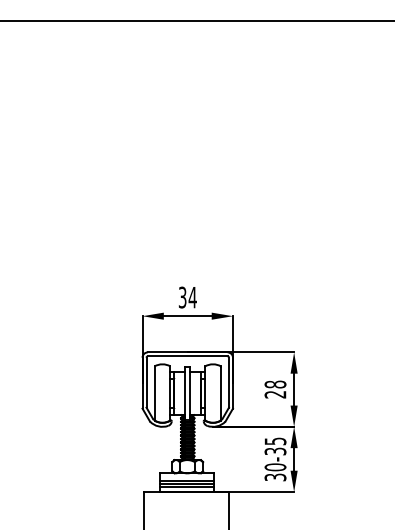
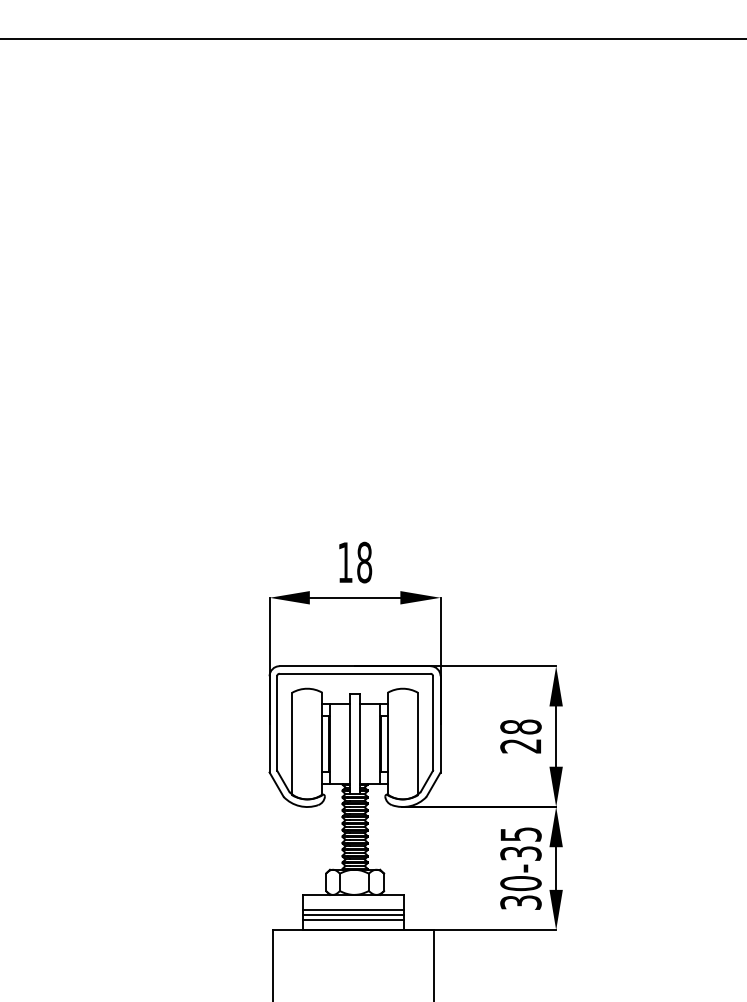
text: (187, 297) -> (354, 562), 34 -> 18

